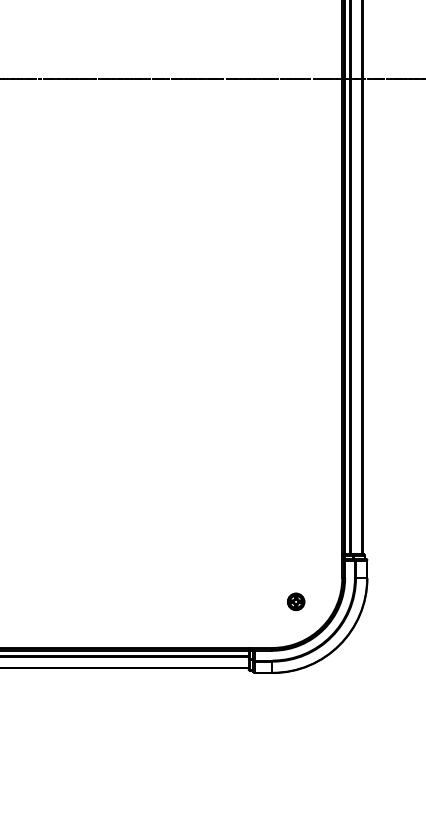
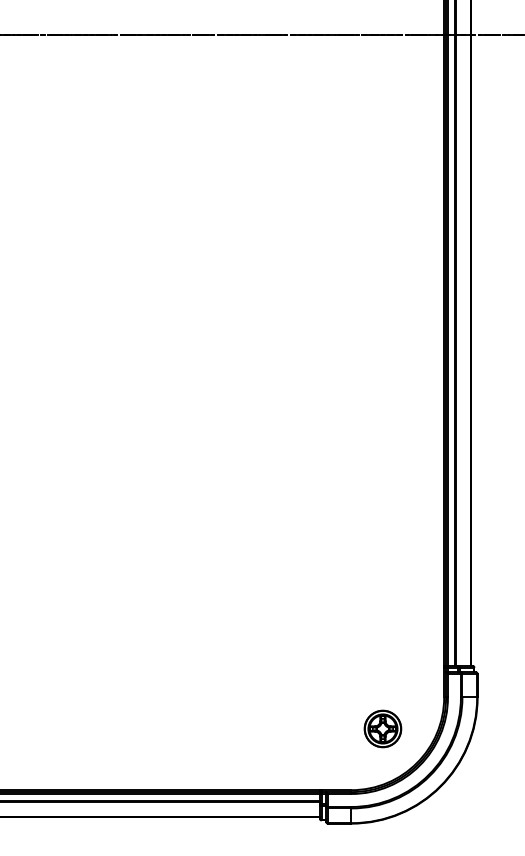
part: (295, 601) -> (382, 728), size x1.67

